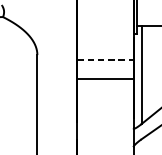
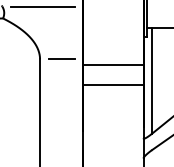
line: (39, 5) -> (42, 6), added
line: (57, 55) -> (61, 59), added
line: (105, 59) -> (113, 64), dashed -> solid

